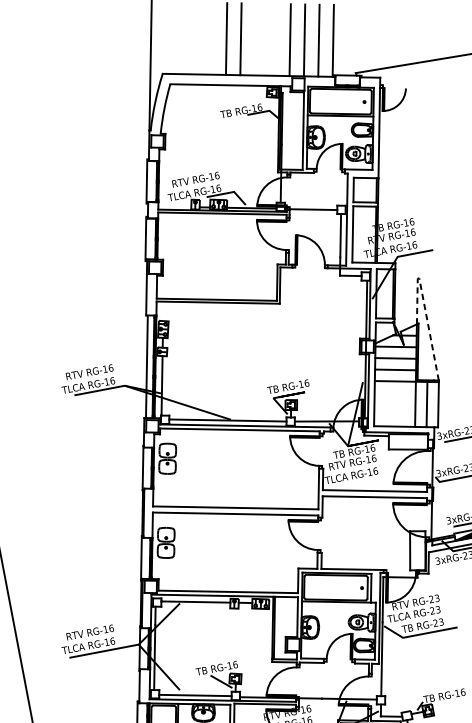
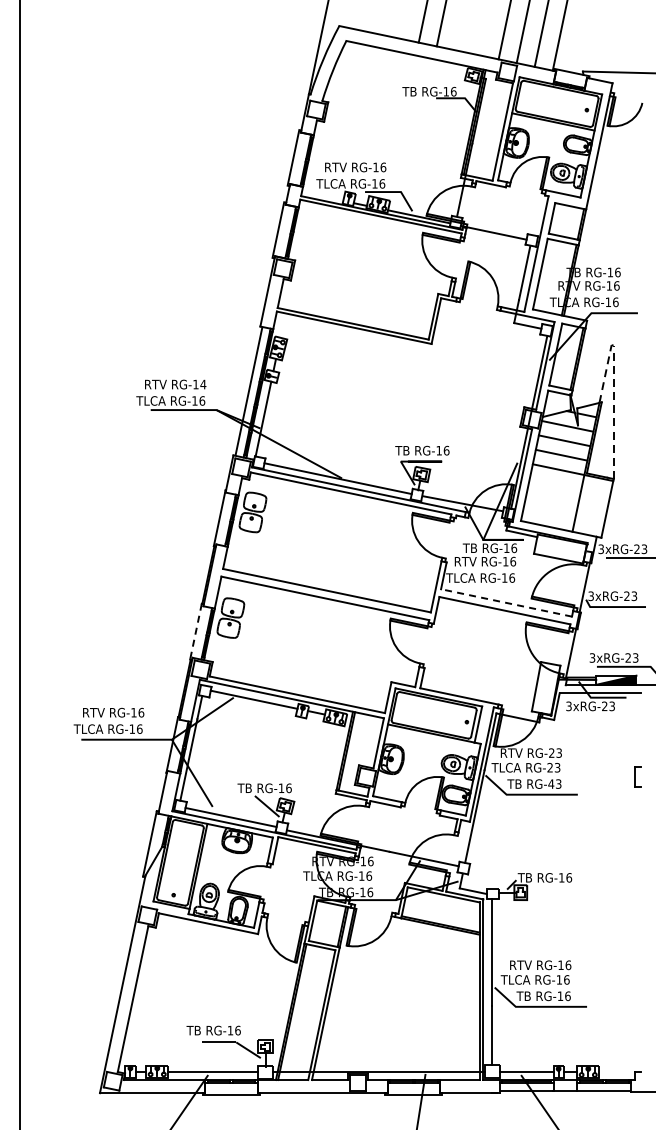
text: (111, 368) -> (203, 384), RG-16 -> RG-14
line: (426, 404) -> (592, 506), removed
line: (374, 490) -> (506, 602), solid -> dashed
line: (141, 559) -> (195, 632), solid -> dashed
text: (435, 622) -> (551, 783), RG-23 -> RG-43

